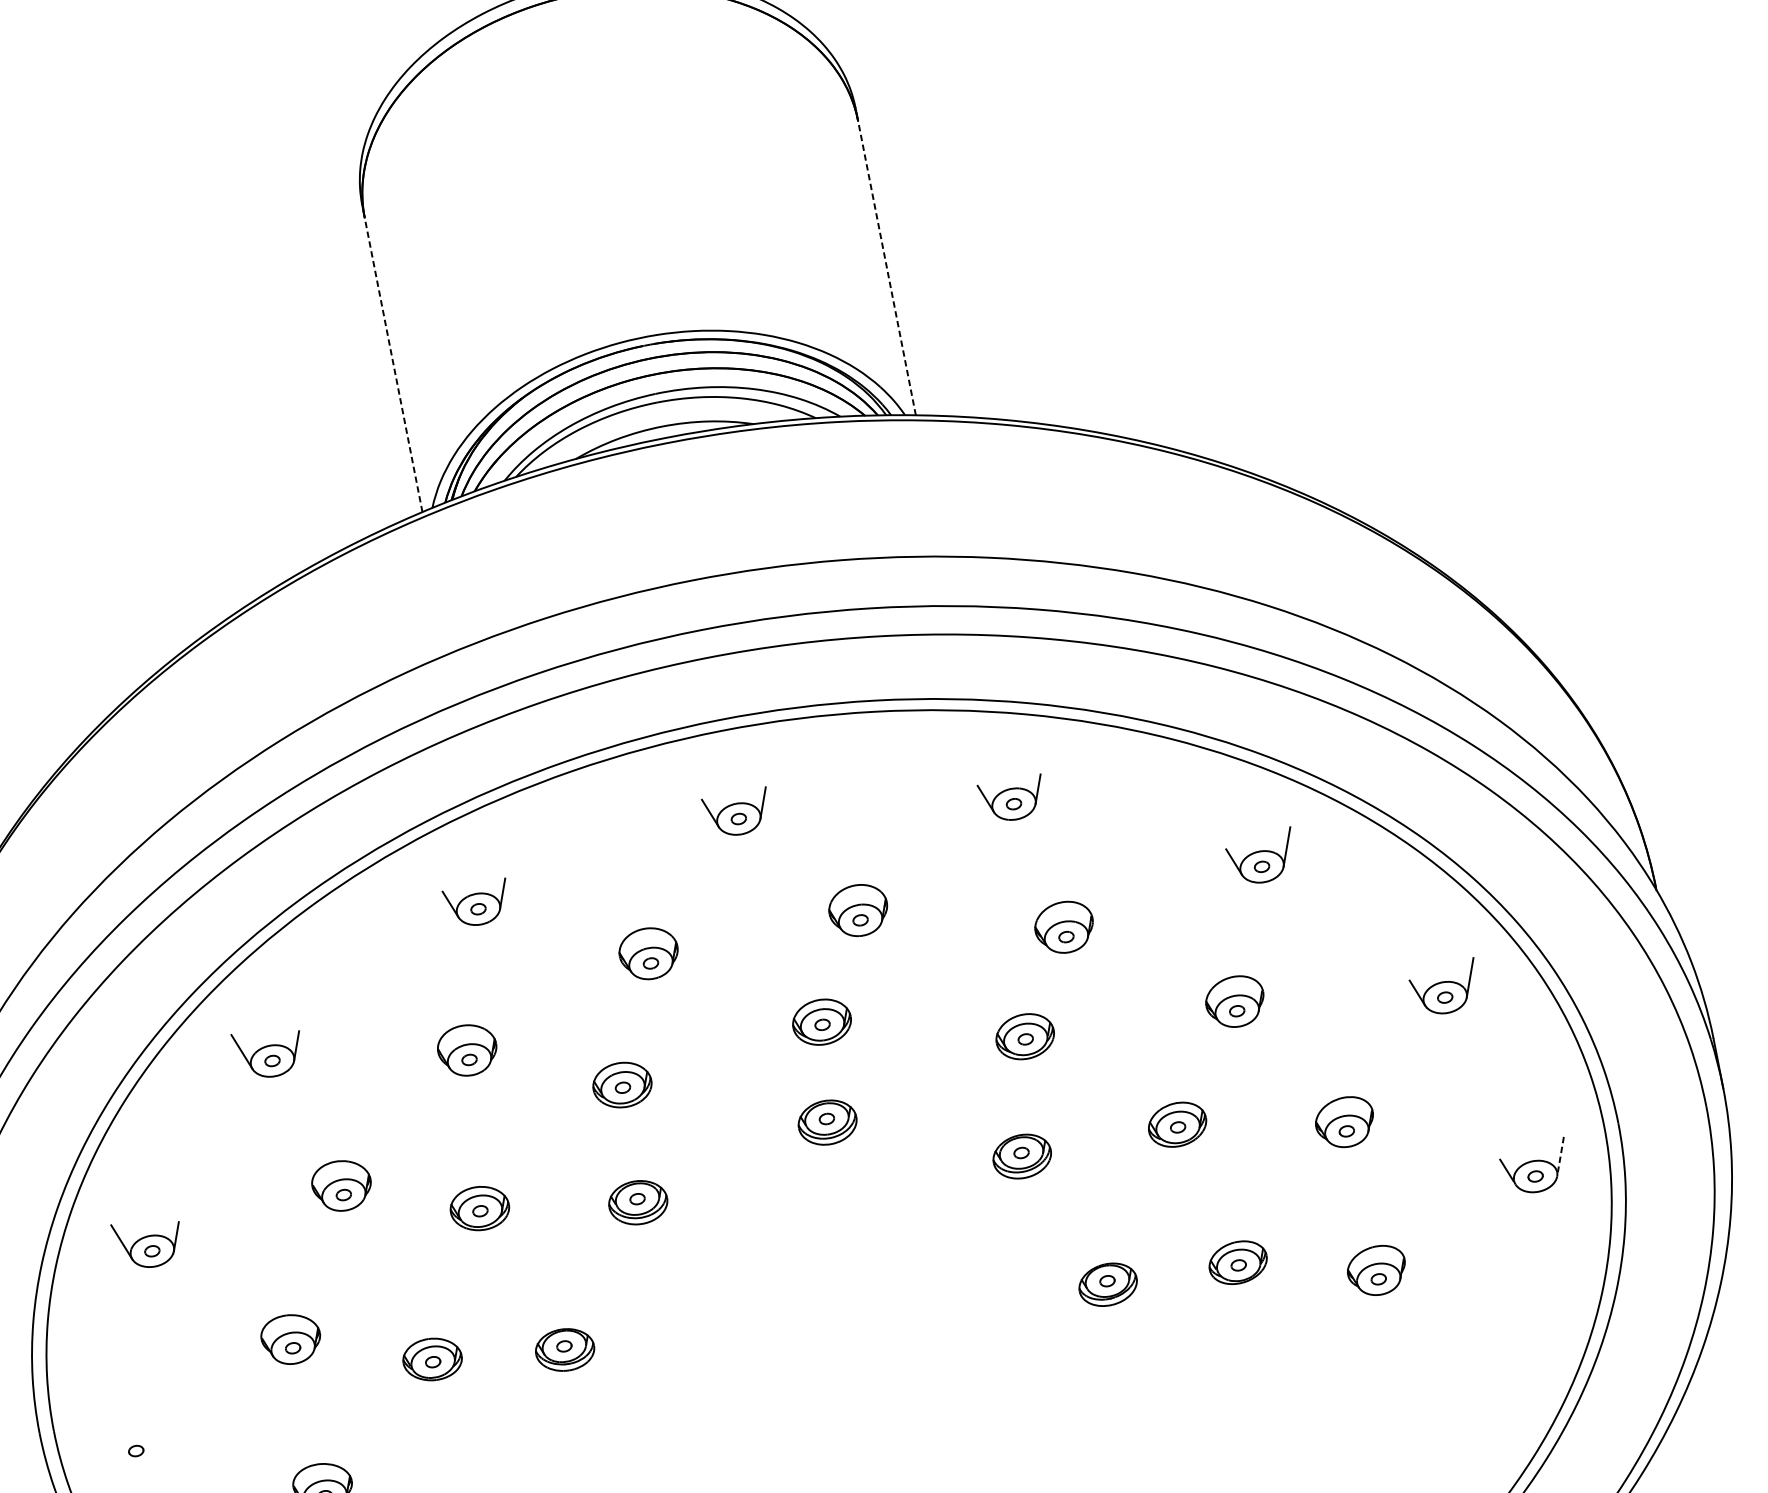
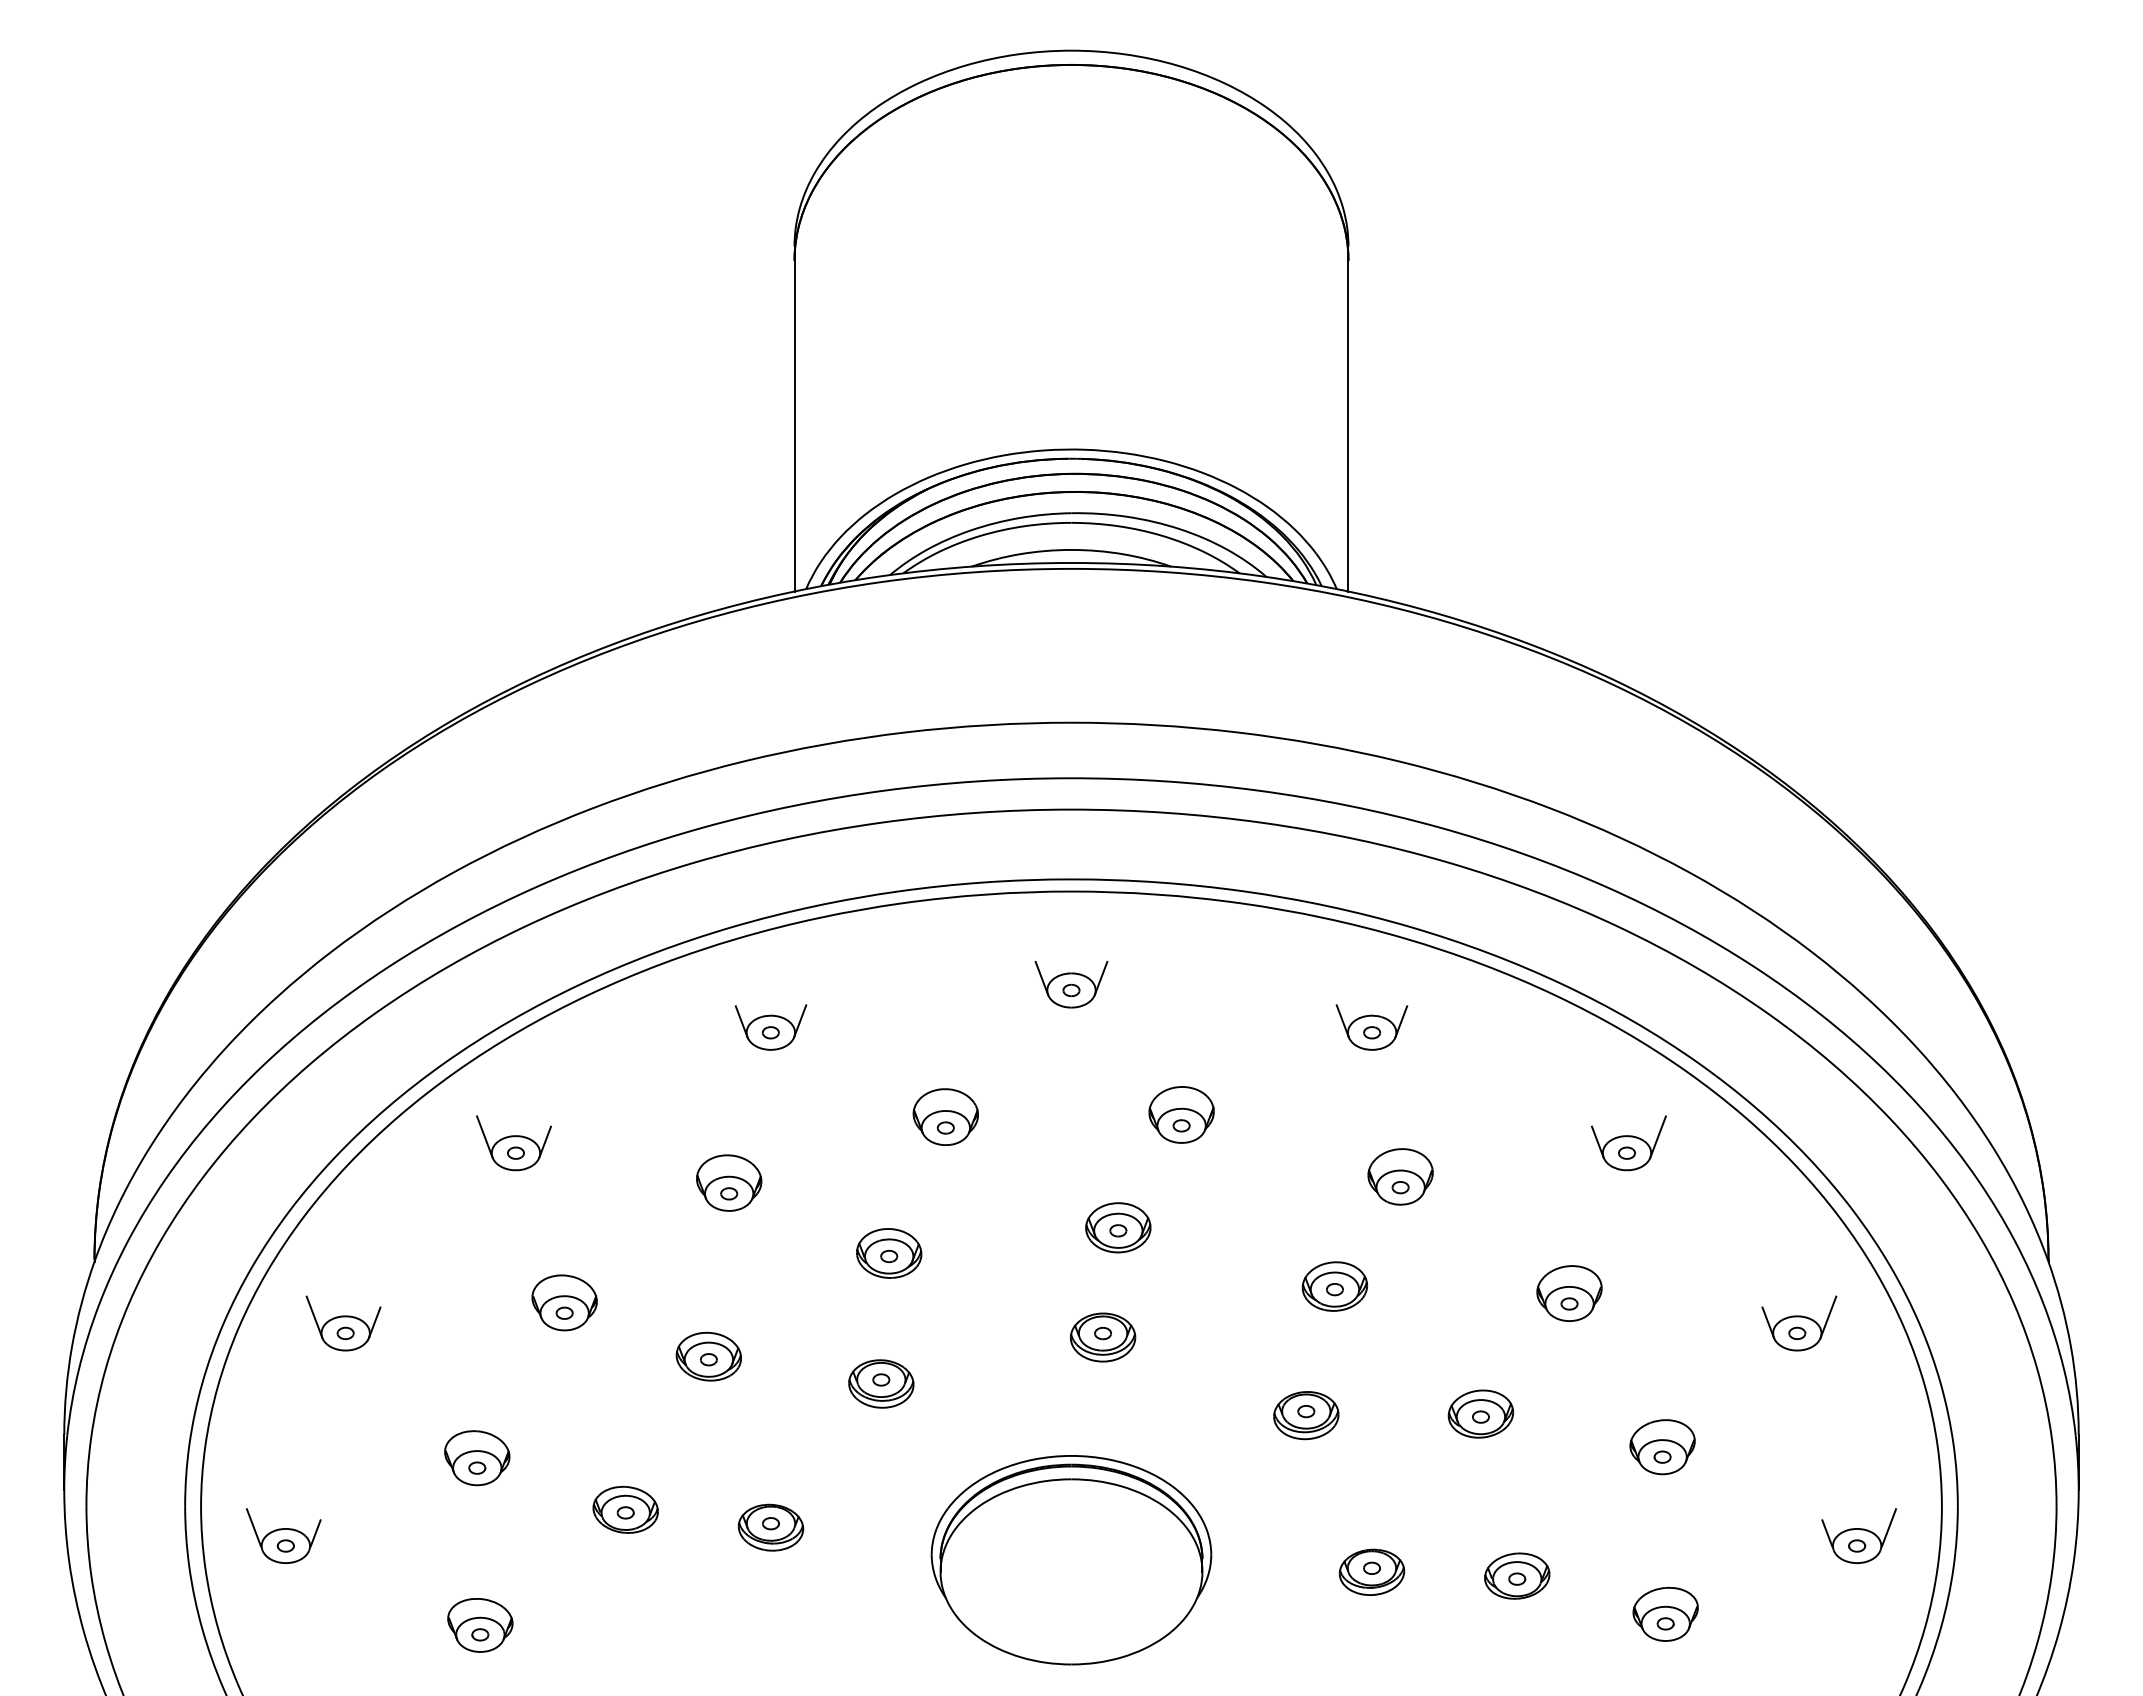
line: (886, 267) -> (1348, 425), dashed -> solid
line: (393, 364) -> (794, 425), dashed -> solid
line: (1561, 1154) -> (1889, 1527), dashed -> solid
part: (838, 1326) -> (1071, 1560), added
part: (132, 1442) -> (283, 1535), added

